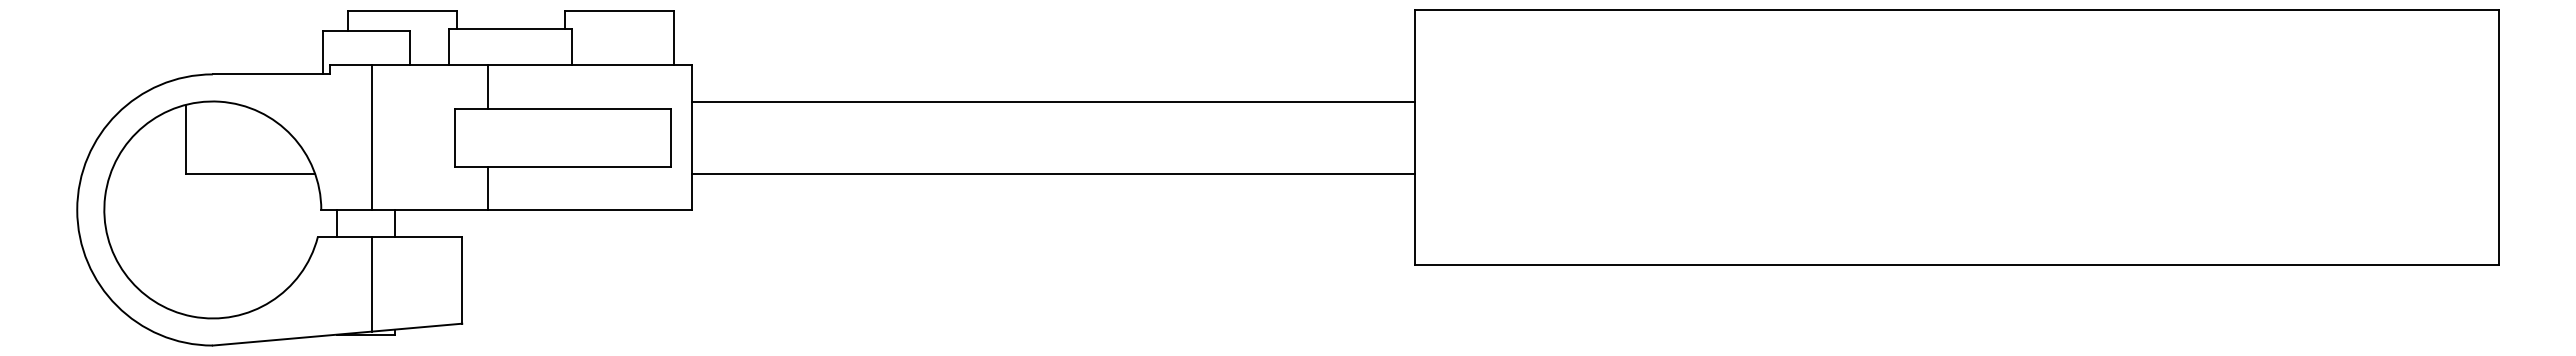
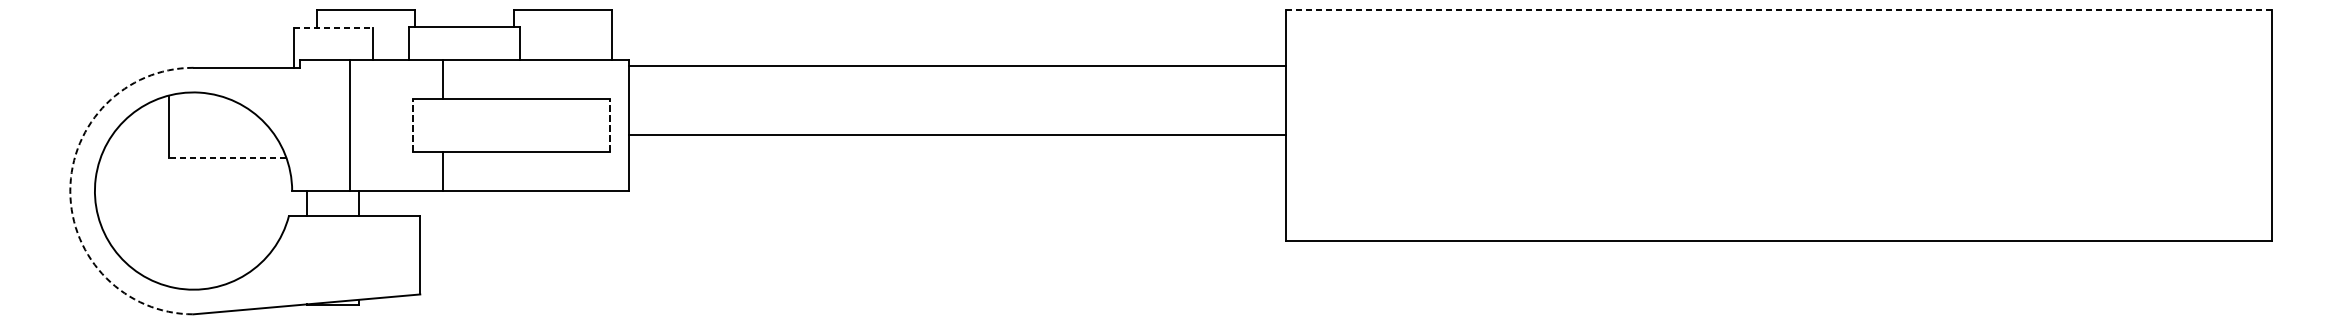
line: (1957, 10) -> (1779, 9), solid -> dashed
line: (366, 31) -> (333, 28), solid -> dashed
line: (1052, 101) -> (956, 66), moved
line: (371, 137) -> (349, 125), moved
line: (454, 137) -> (413, 125), solid -> dashed
line: (671, 137) -> (610, 125), solid -> dashed
line: (250, 173) -> (227, 157), solid -> dashed
line: (1052, 173) -> (956, 134), moved
arc: (77, 209) -> (70, 190), solid -> dashed
line: (371, 284) -> (337, 258), removed

